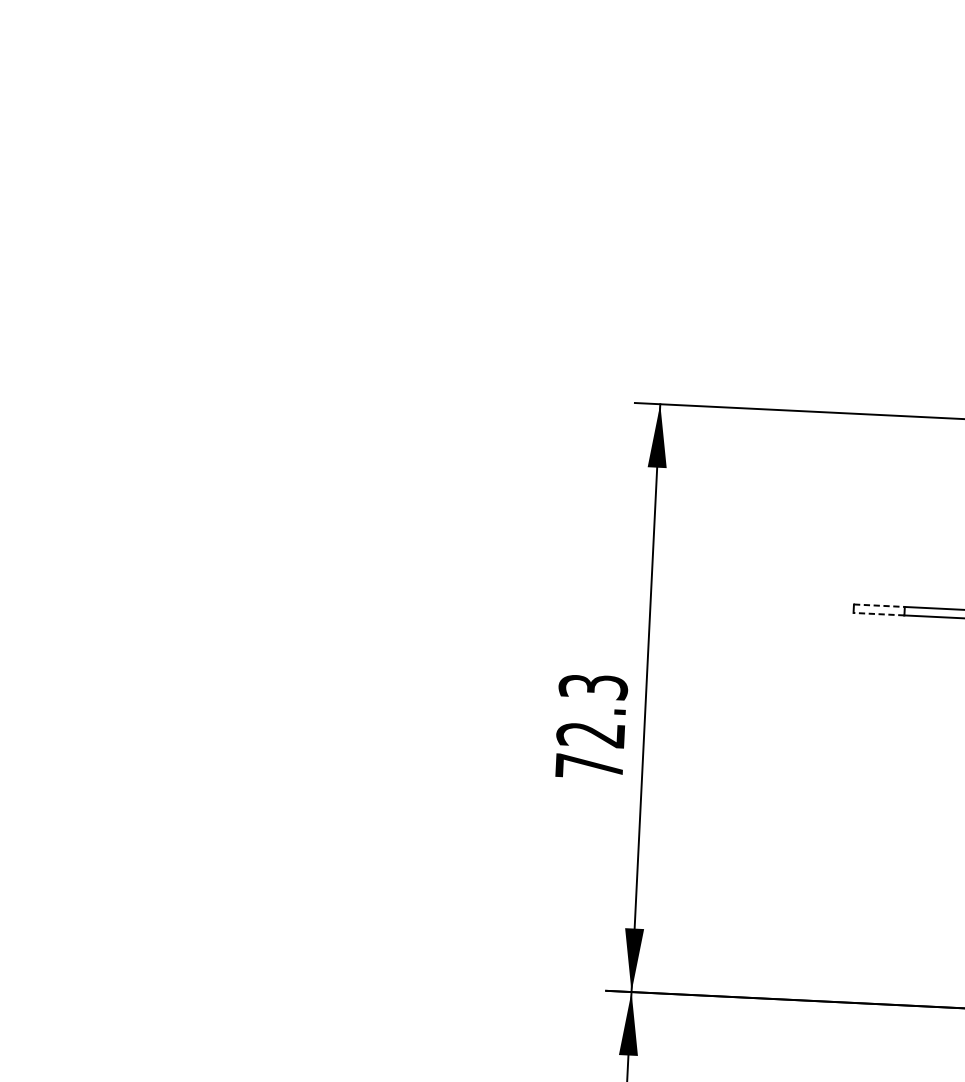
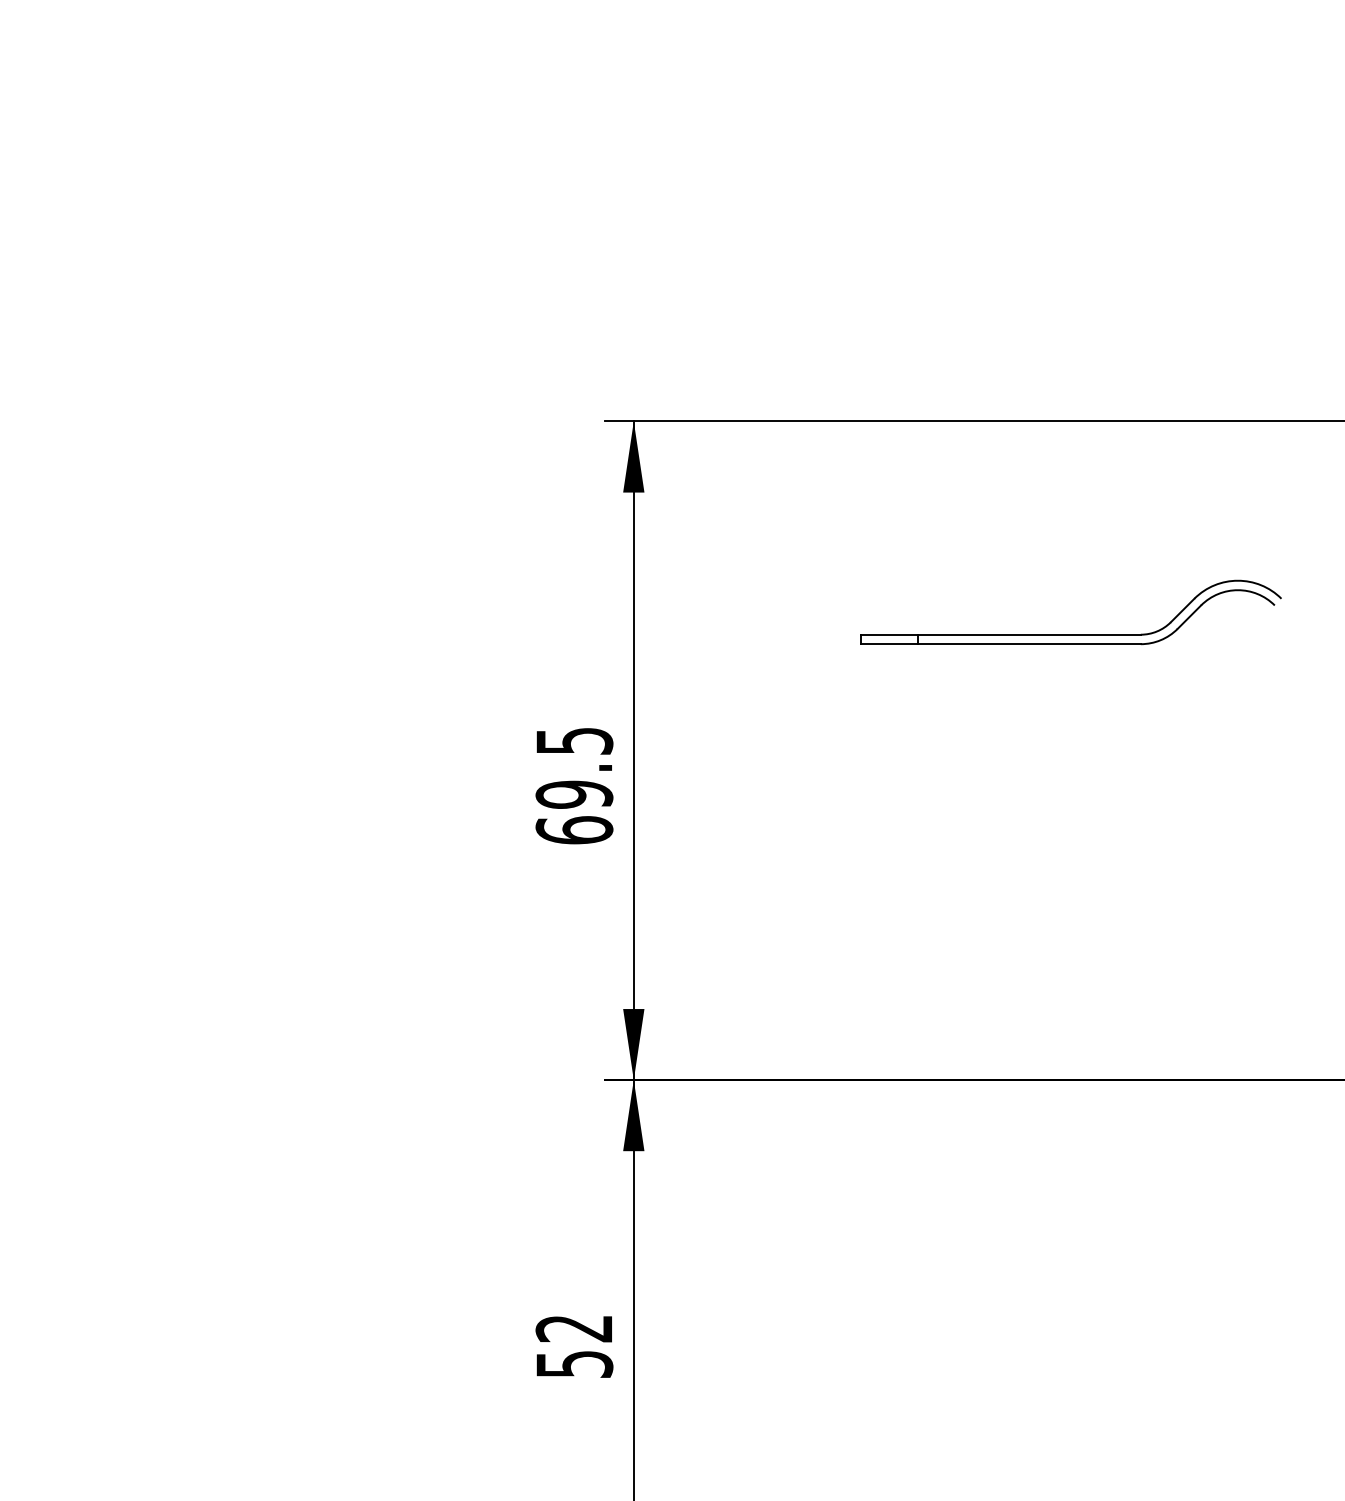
line: (880, 605) -> (890, 634), dashed -> solid
line: (878, 614) -> (889, 644), dashed -> solid
text: (591, 726) -> (574, 785), 72.3 -> 69.5

